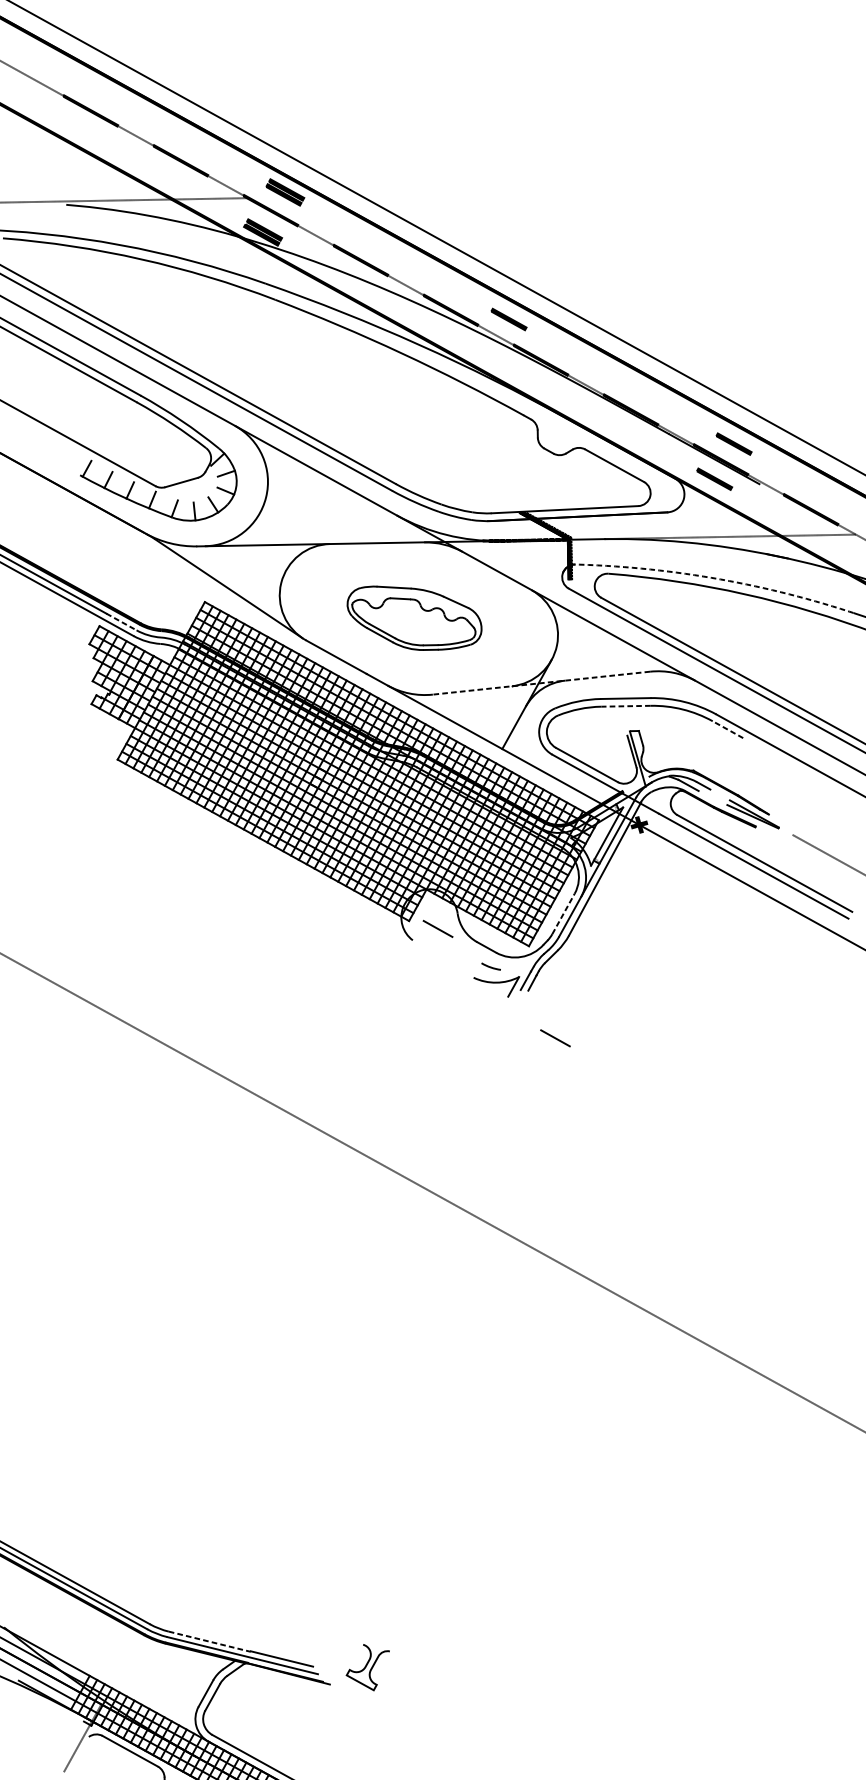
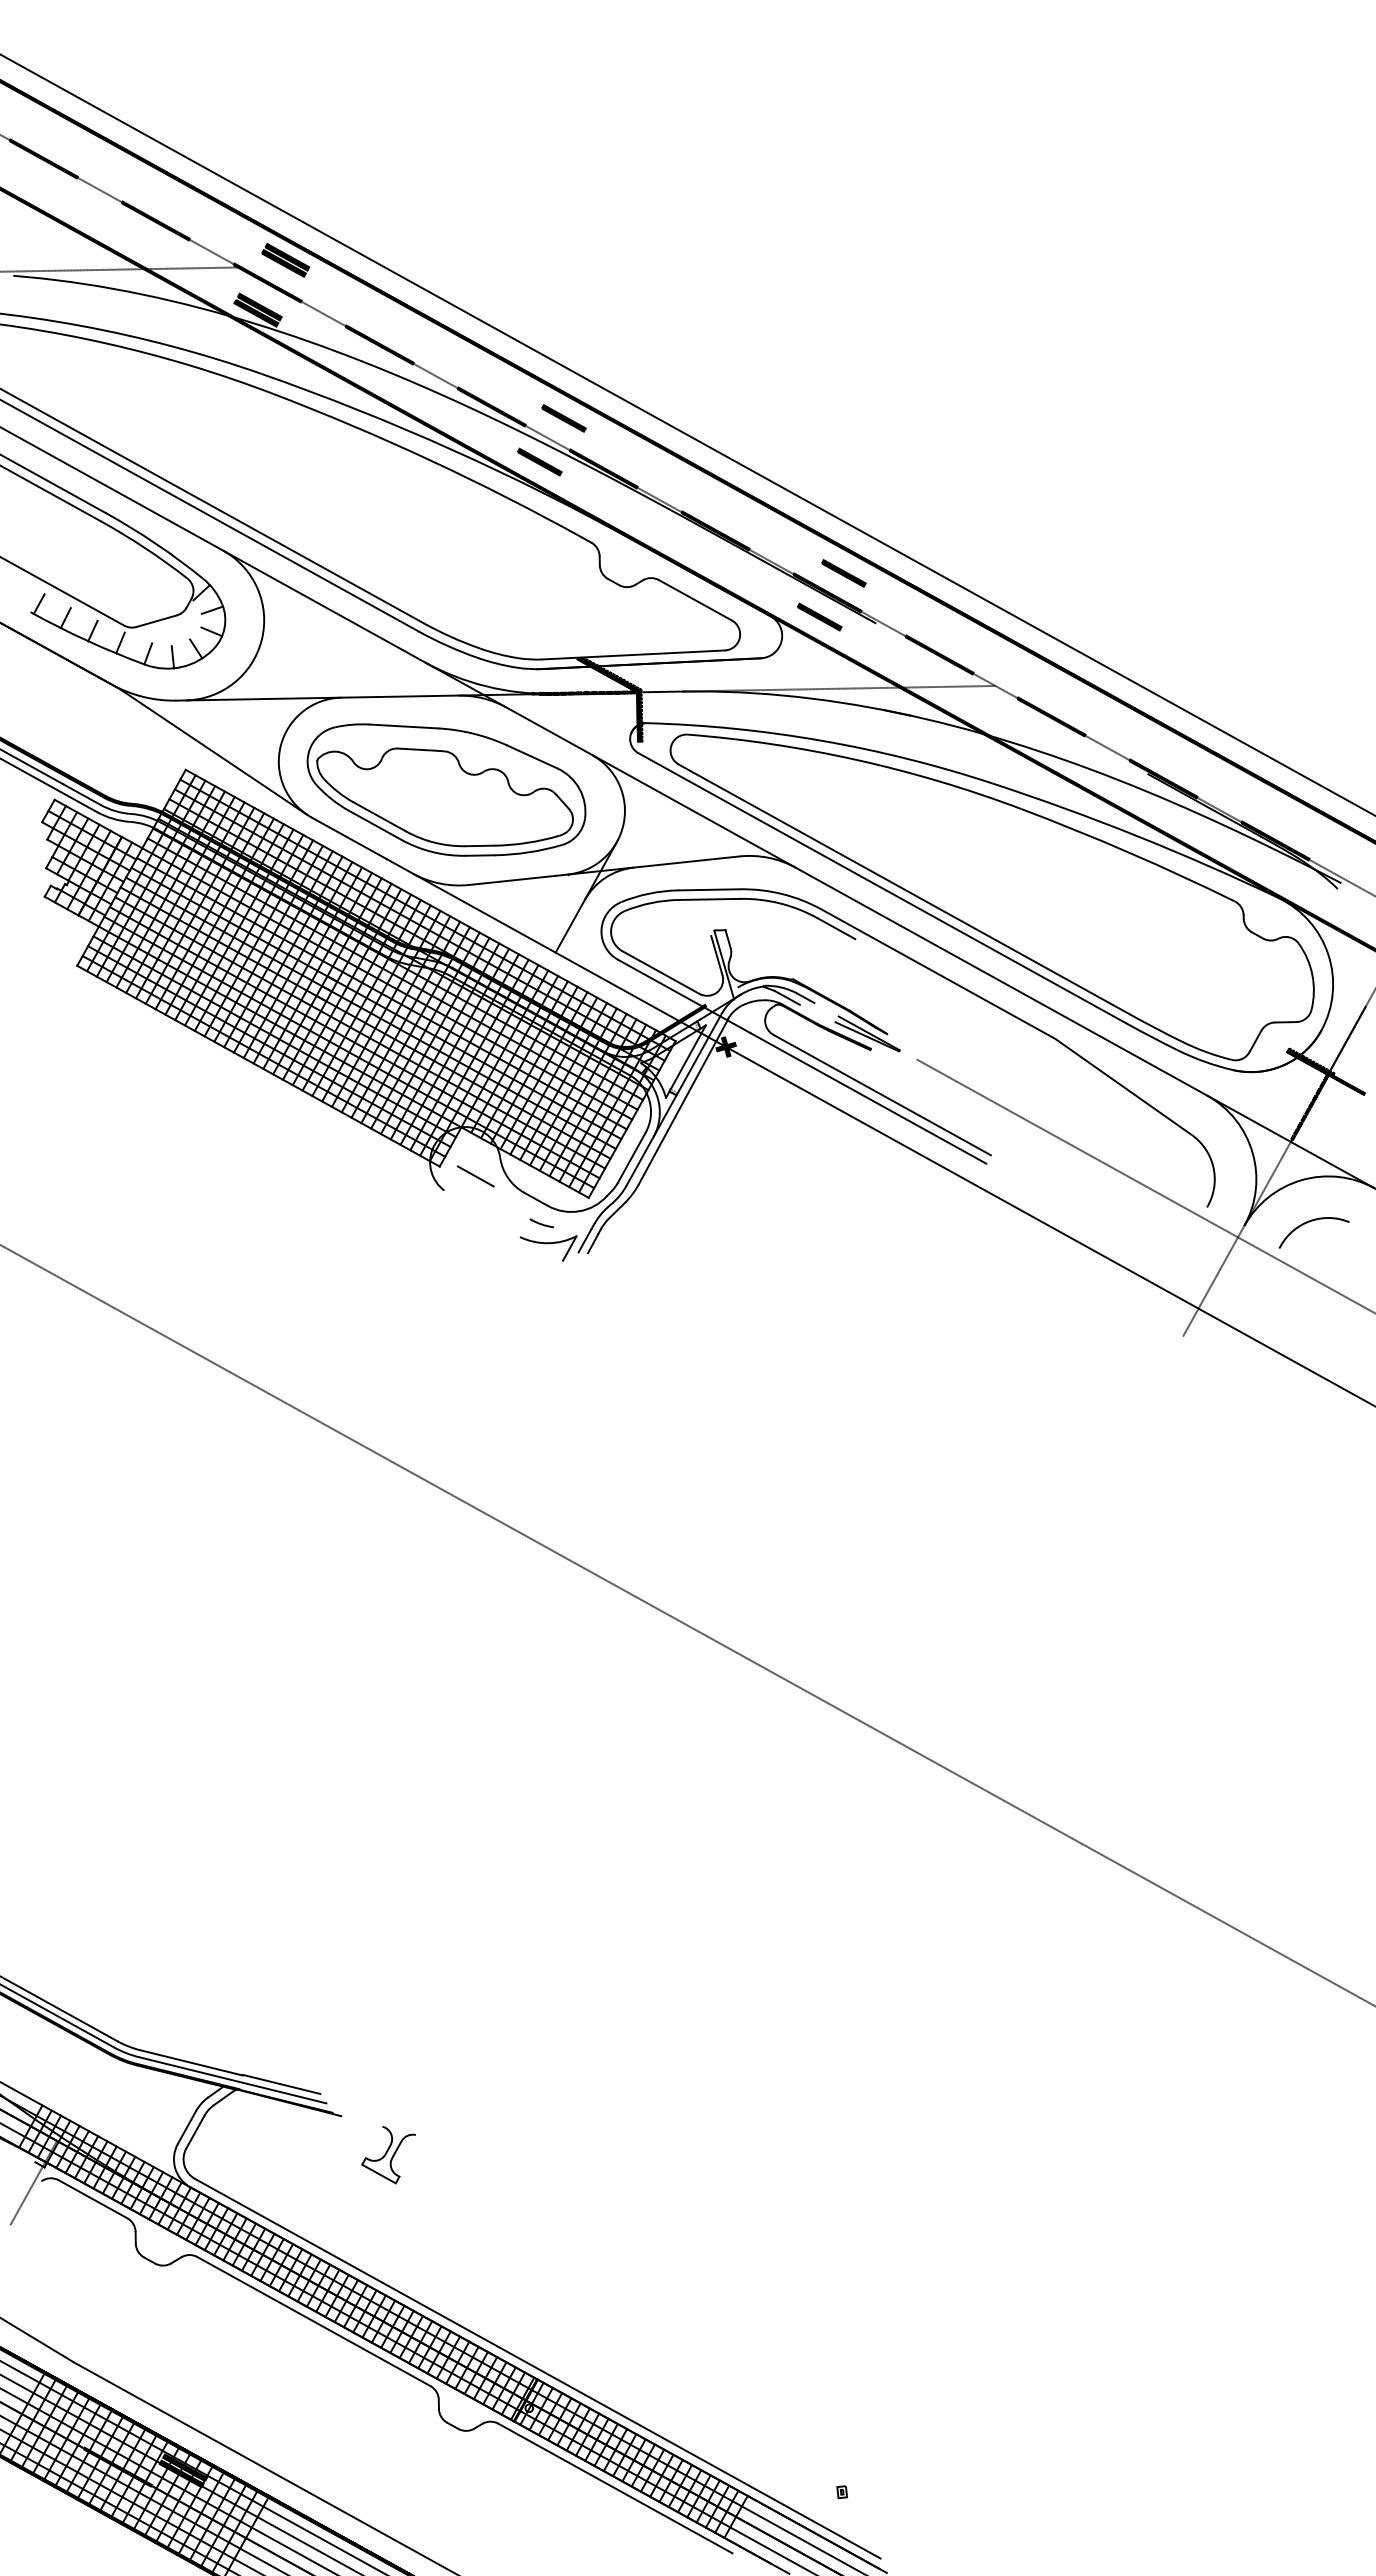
part: (489, 354) -> (539, 461), added
arc: (716, 578) -> (821, 740), dashed -> solid
part: (414, 617) -> (446, 789), size x1.67
line: (121, 621) -> (82, 794), dashed -> solid
line: (541, 682) -> (604, 870), dashed -> solid
line: (626, 706) -> (709, 899), dashed -> solid
line: (728, 729) -> (836, 928), dashed -> solid
line: (563, 913) -> (631, 1157), dashed -> solid
line: (555, 1038) -> (621, 1312), removed
line: (209, 1641) -> (191, 2062), dashed -> solid
curve: (367, 1666) -> (387, 2153), moved

